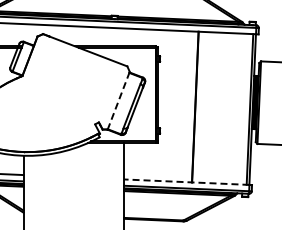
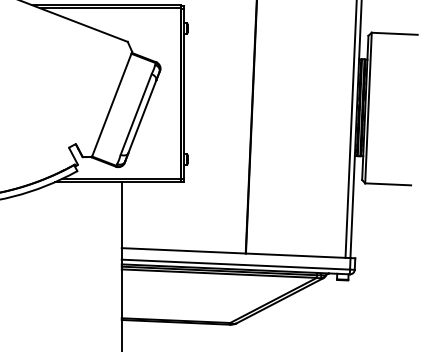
line: (118, 100) -> (111, 104), dashed -> solid
line: (186, 182) -> (235, 253), dashed -> solid

